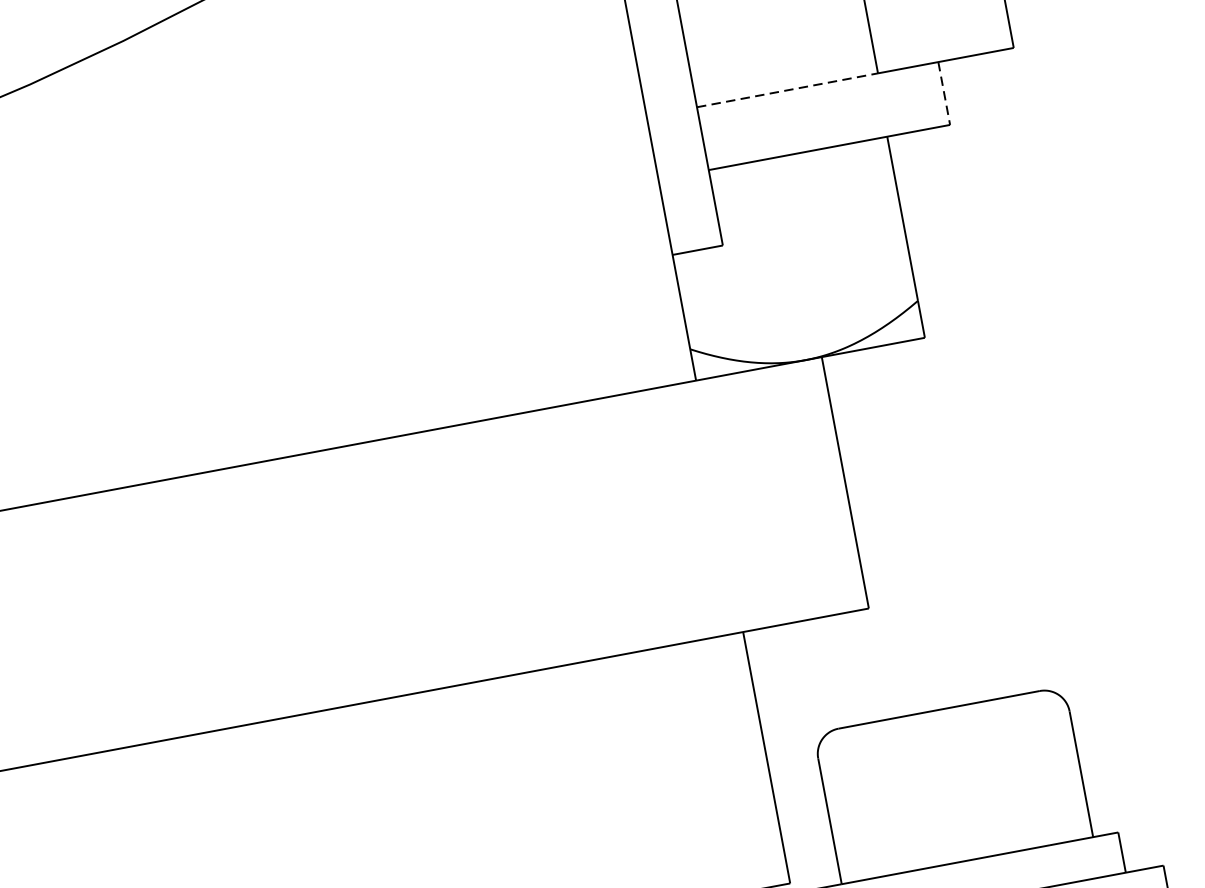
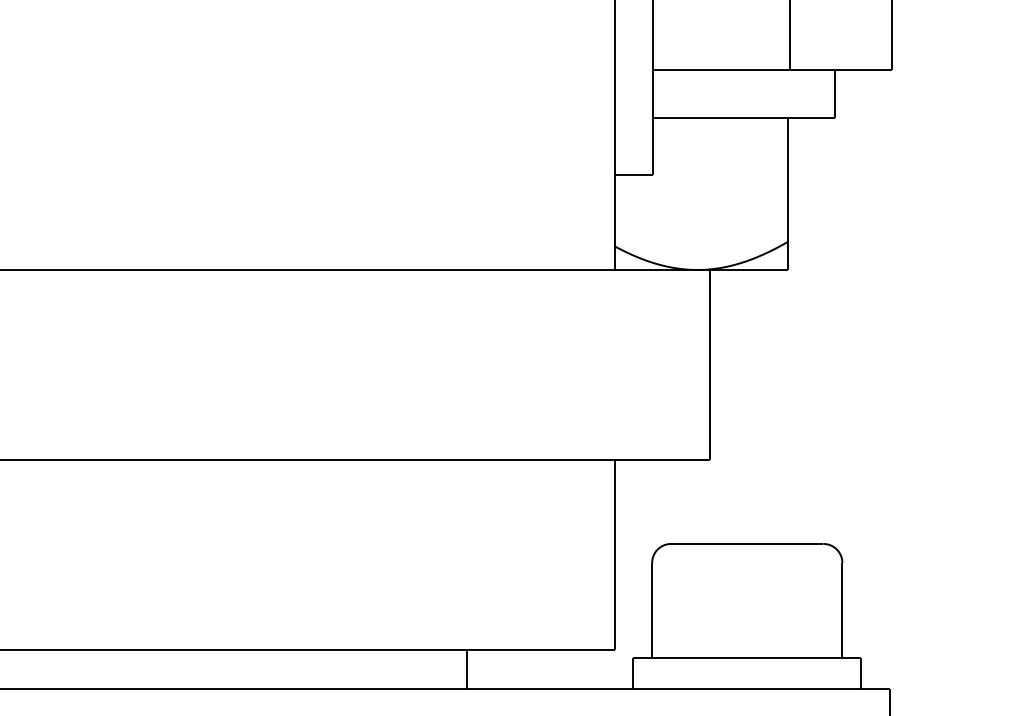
line: (788, 90) -> (721, 70), dashed -> solid
line: (944, 94) -> (835, 94), dashed -> solid

